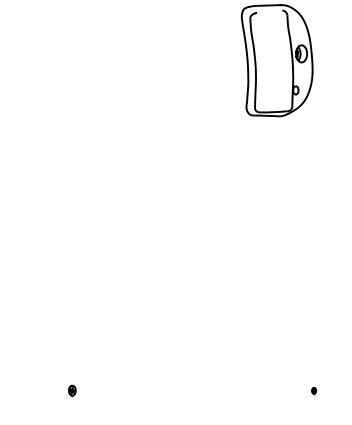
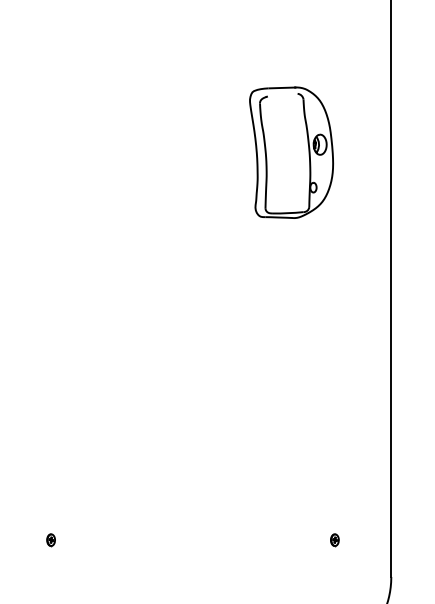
part: (313, 390) -> (334, 540), size x1.67

